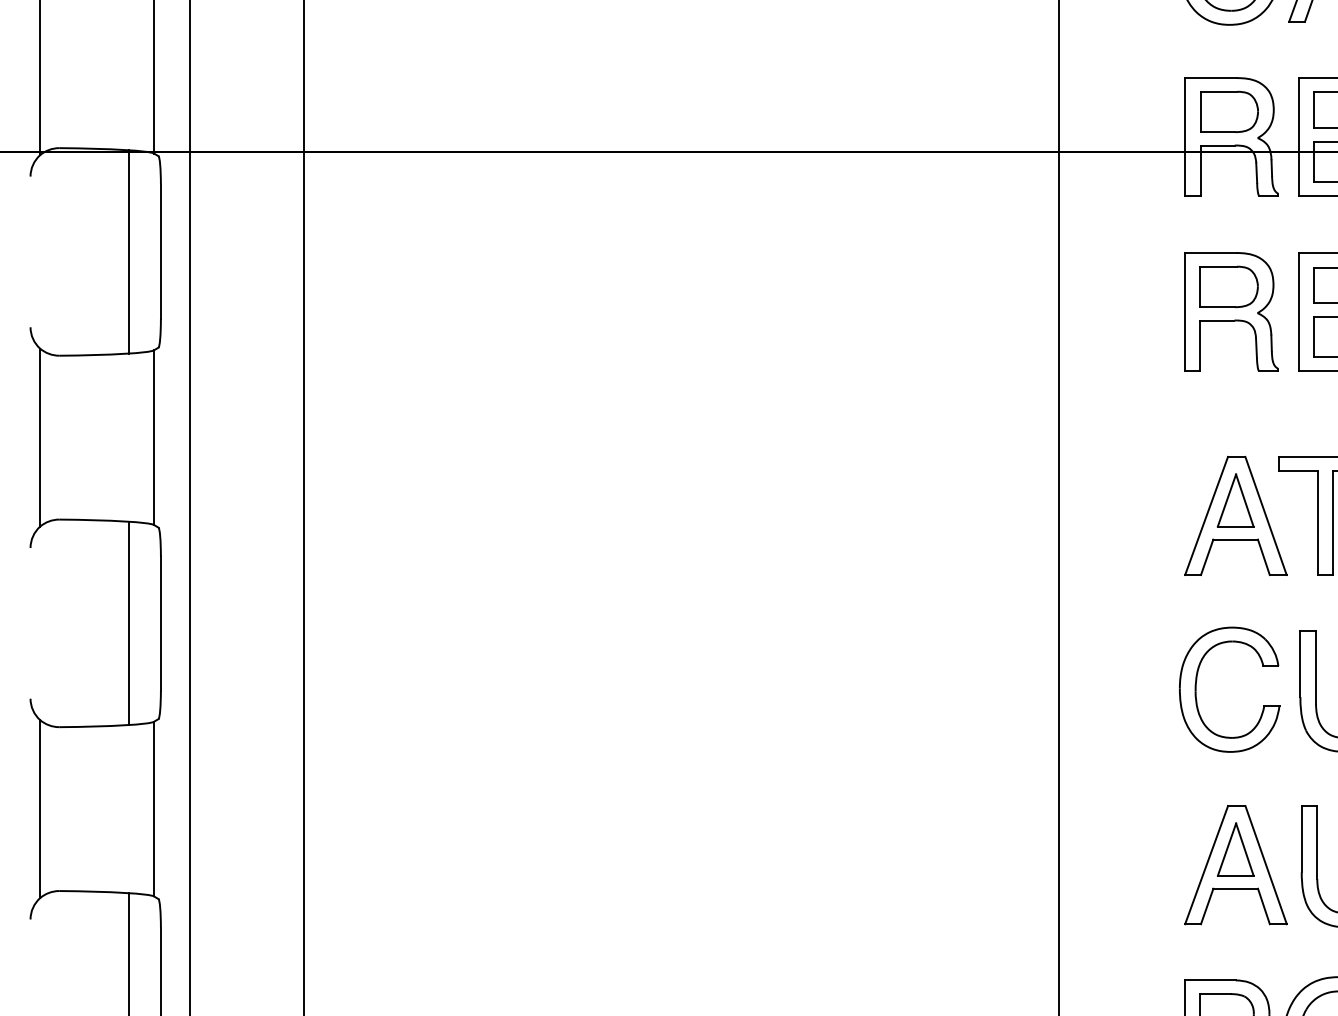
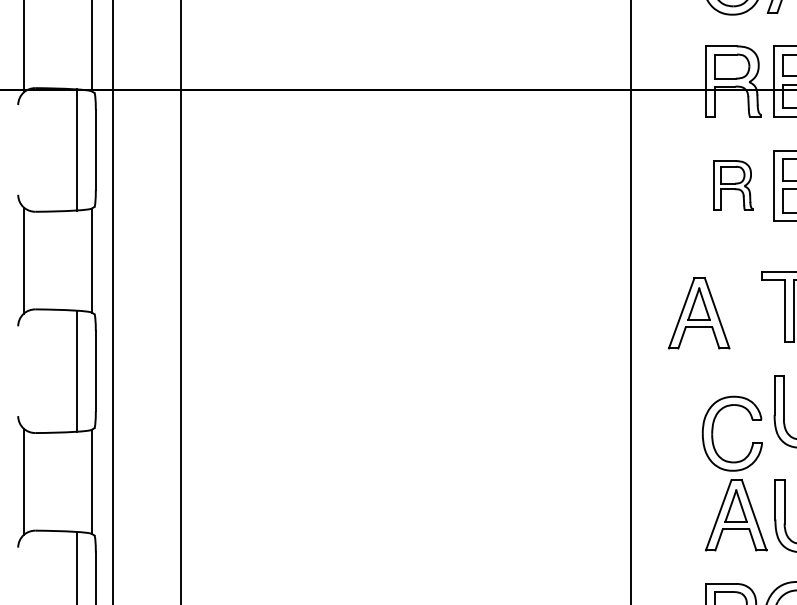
part: (1231, 311) -> (733, 185), size x0.7
part: (1236, 516) -> (699, 313), moved
part: (1197, 689) -> (713, 433), moved

